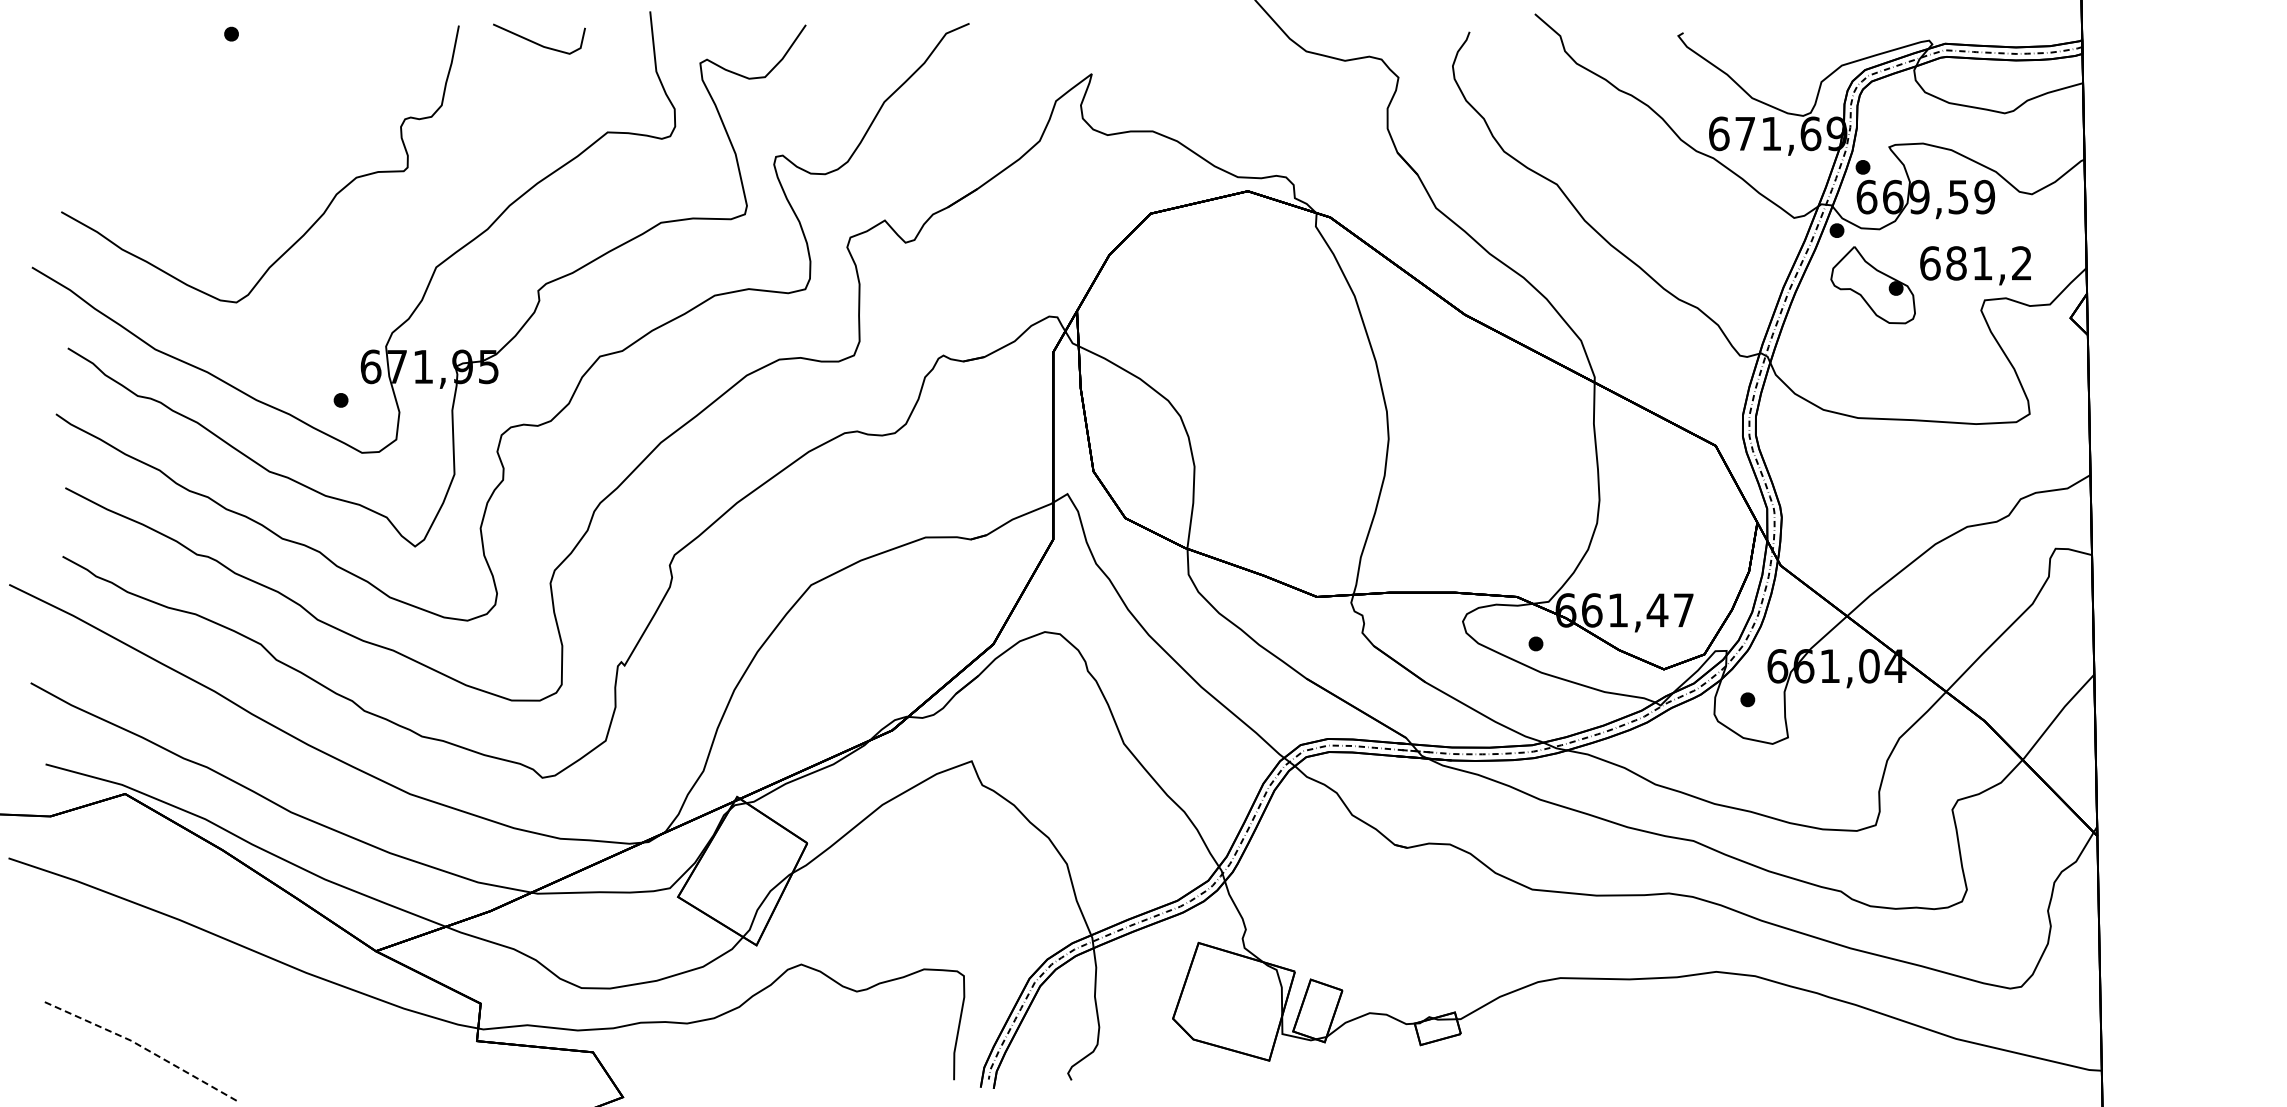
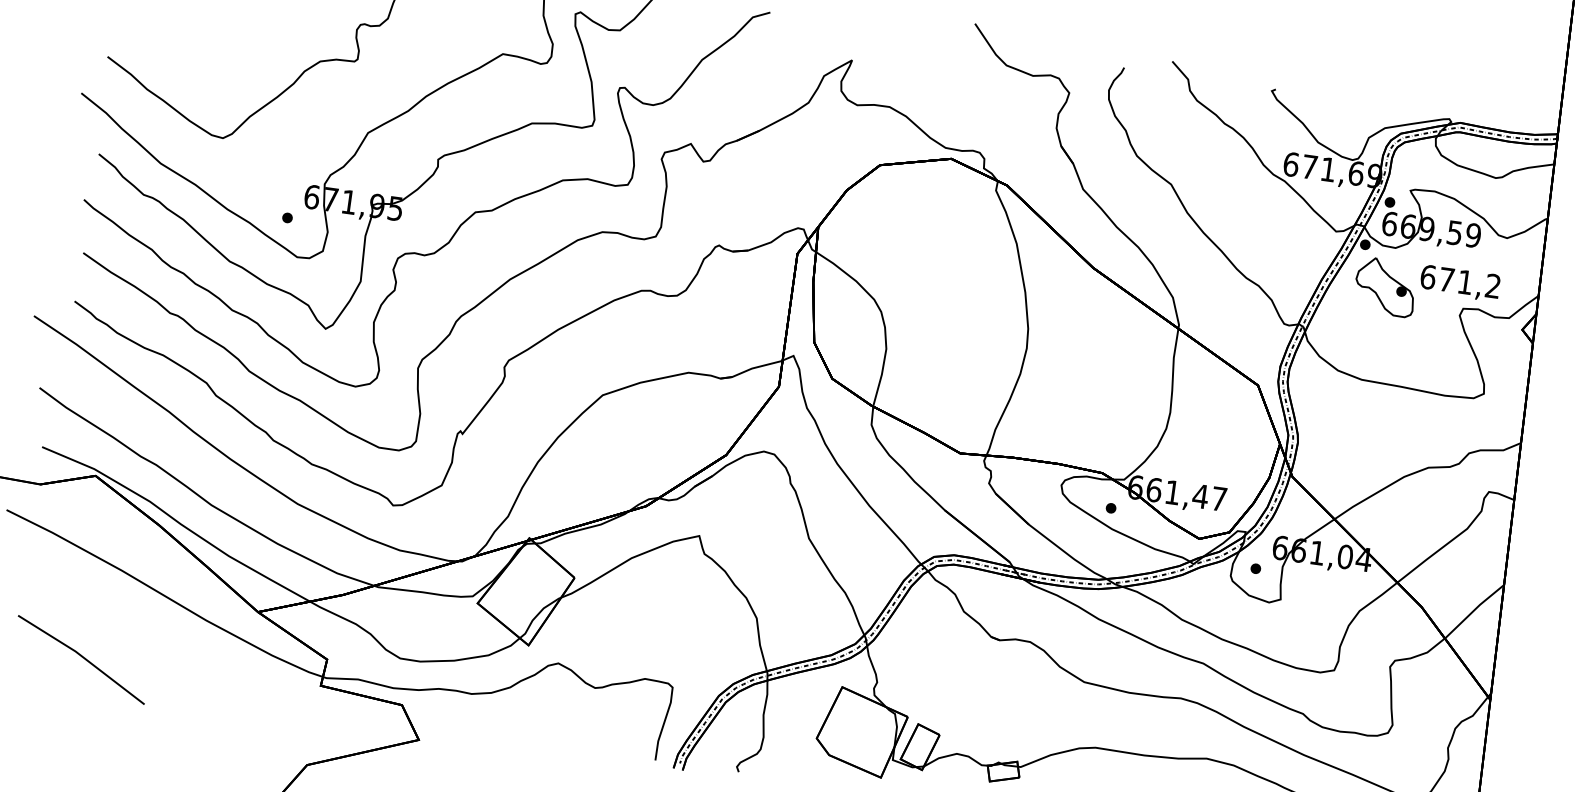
text: (1956, 263) -> (1446, 279), 681,2 -> 671,2
line: (142, 1047) -> (82, 657), dashed -> solid

